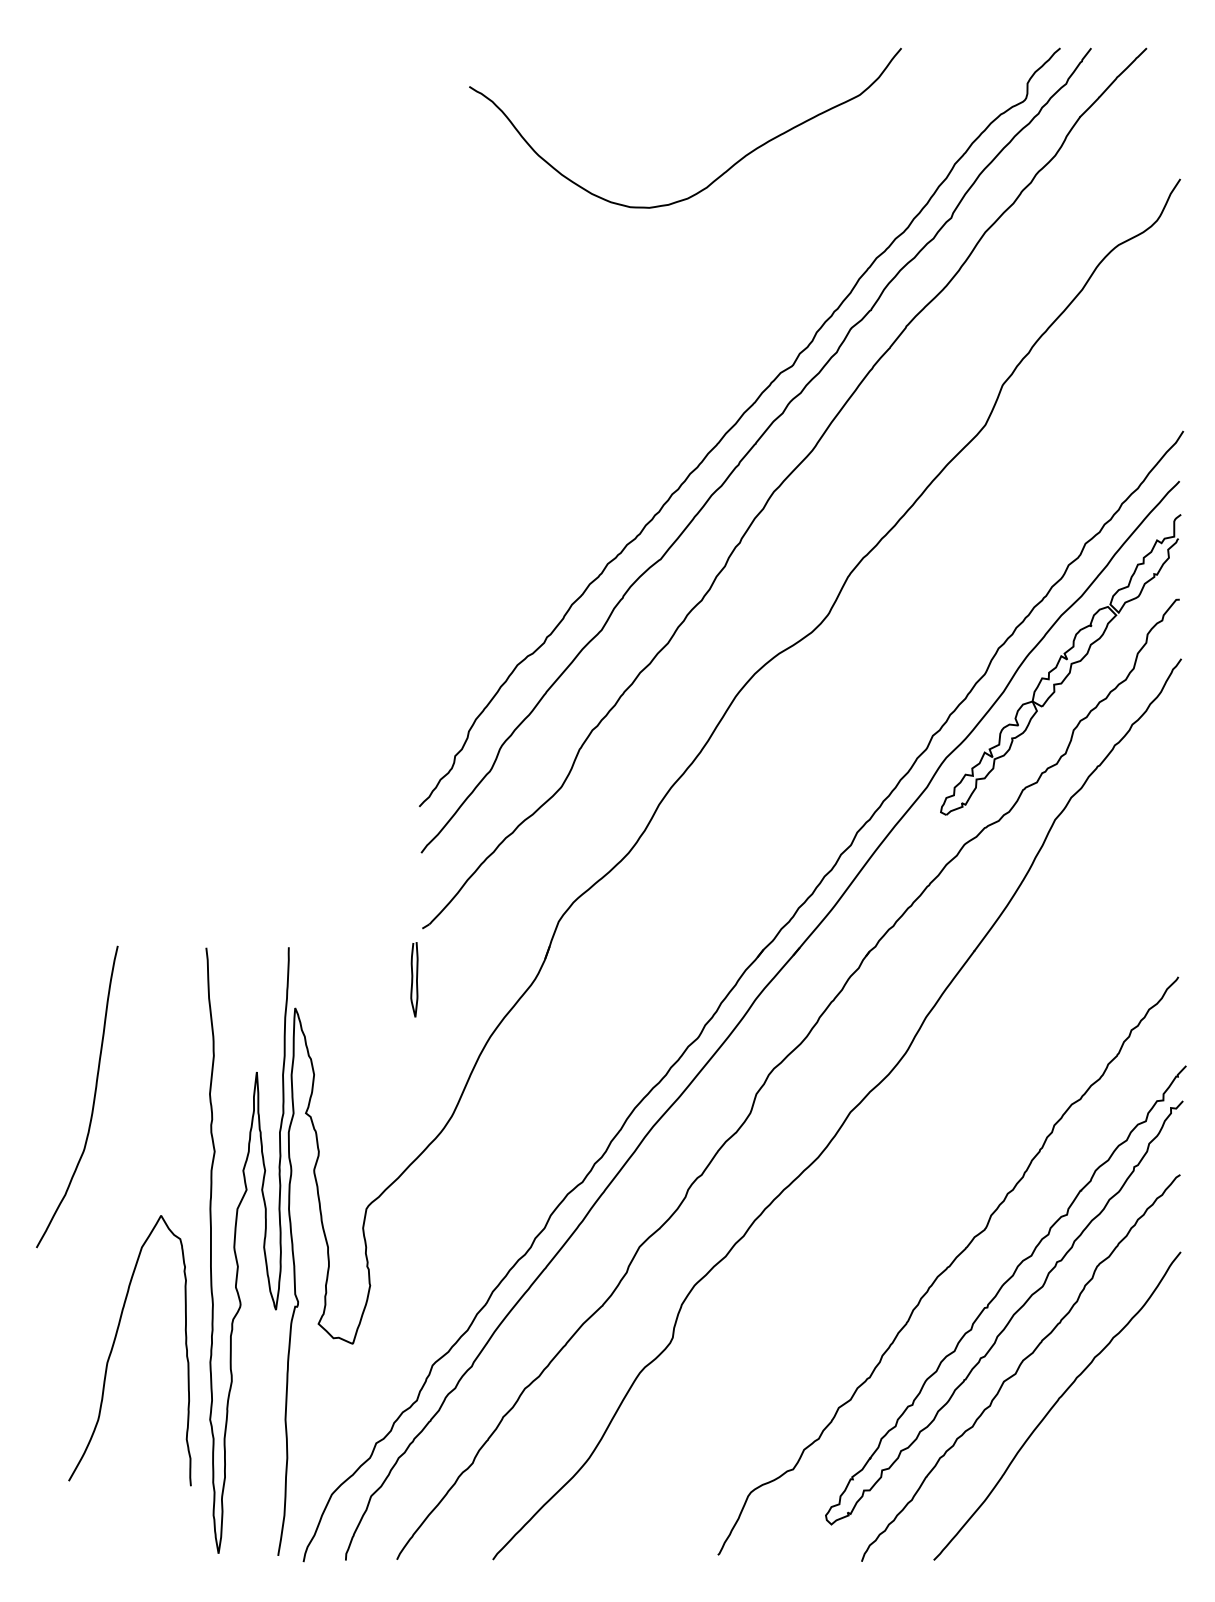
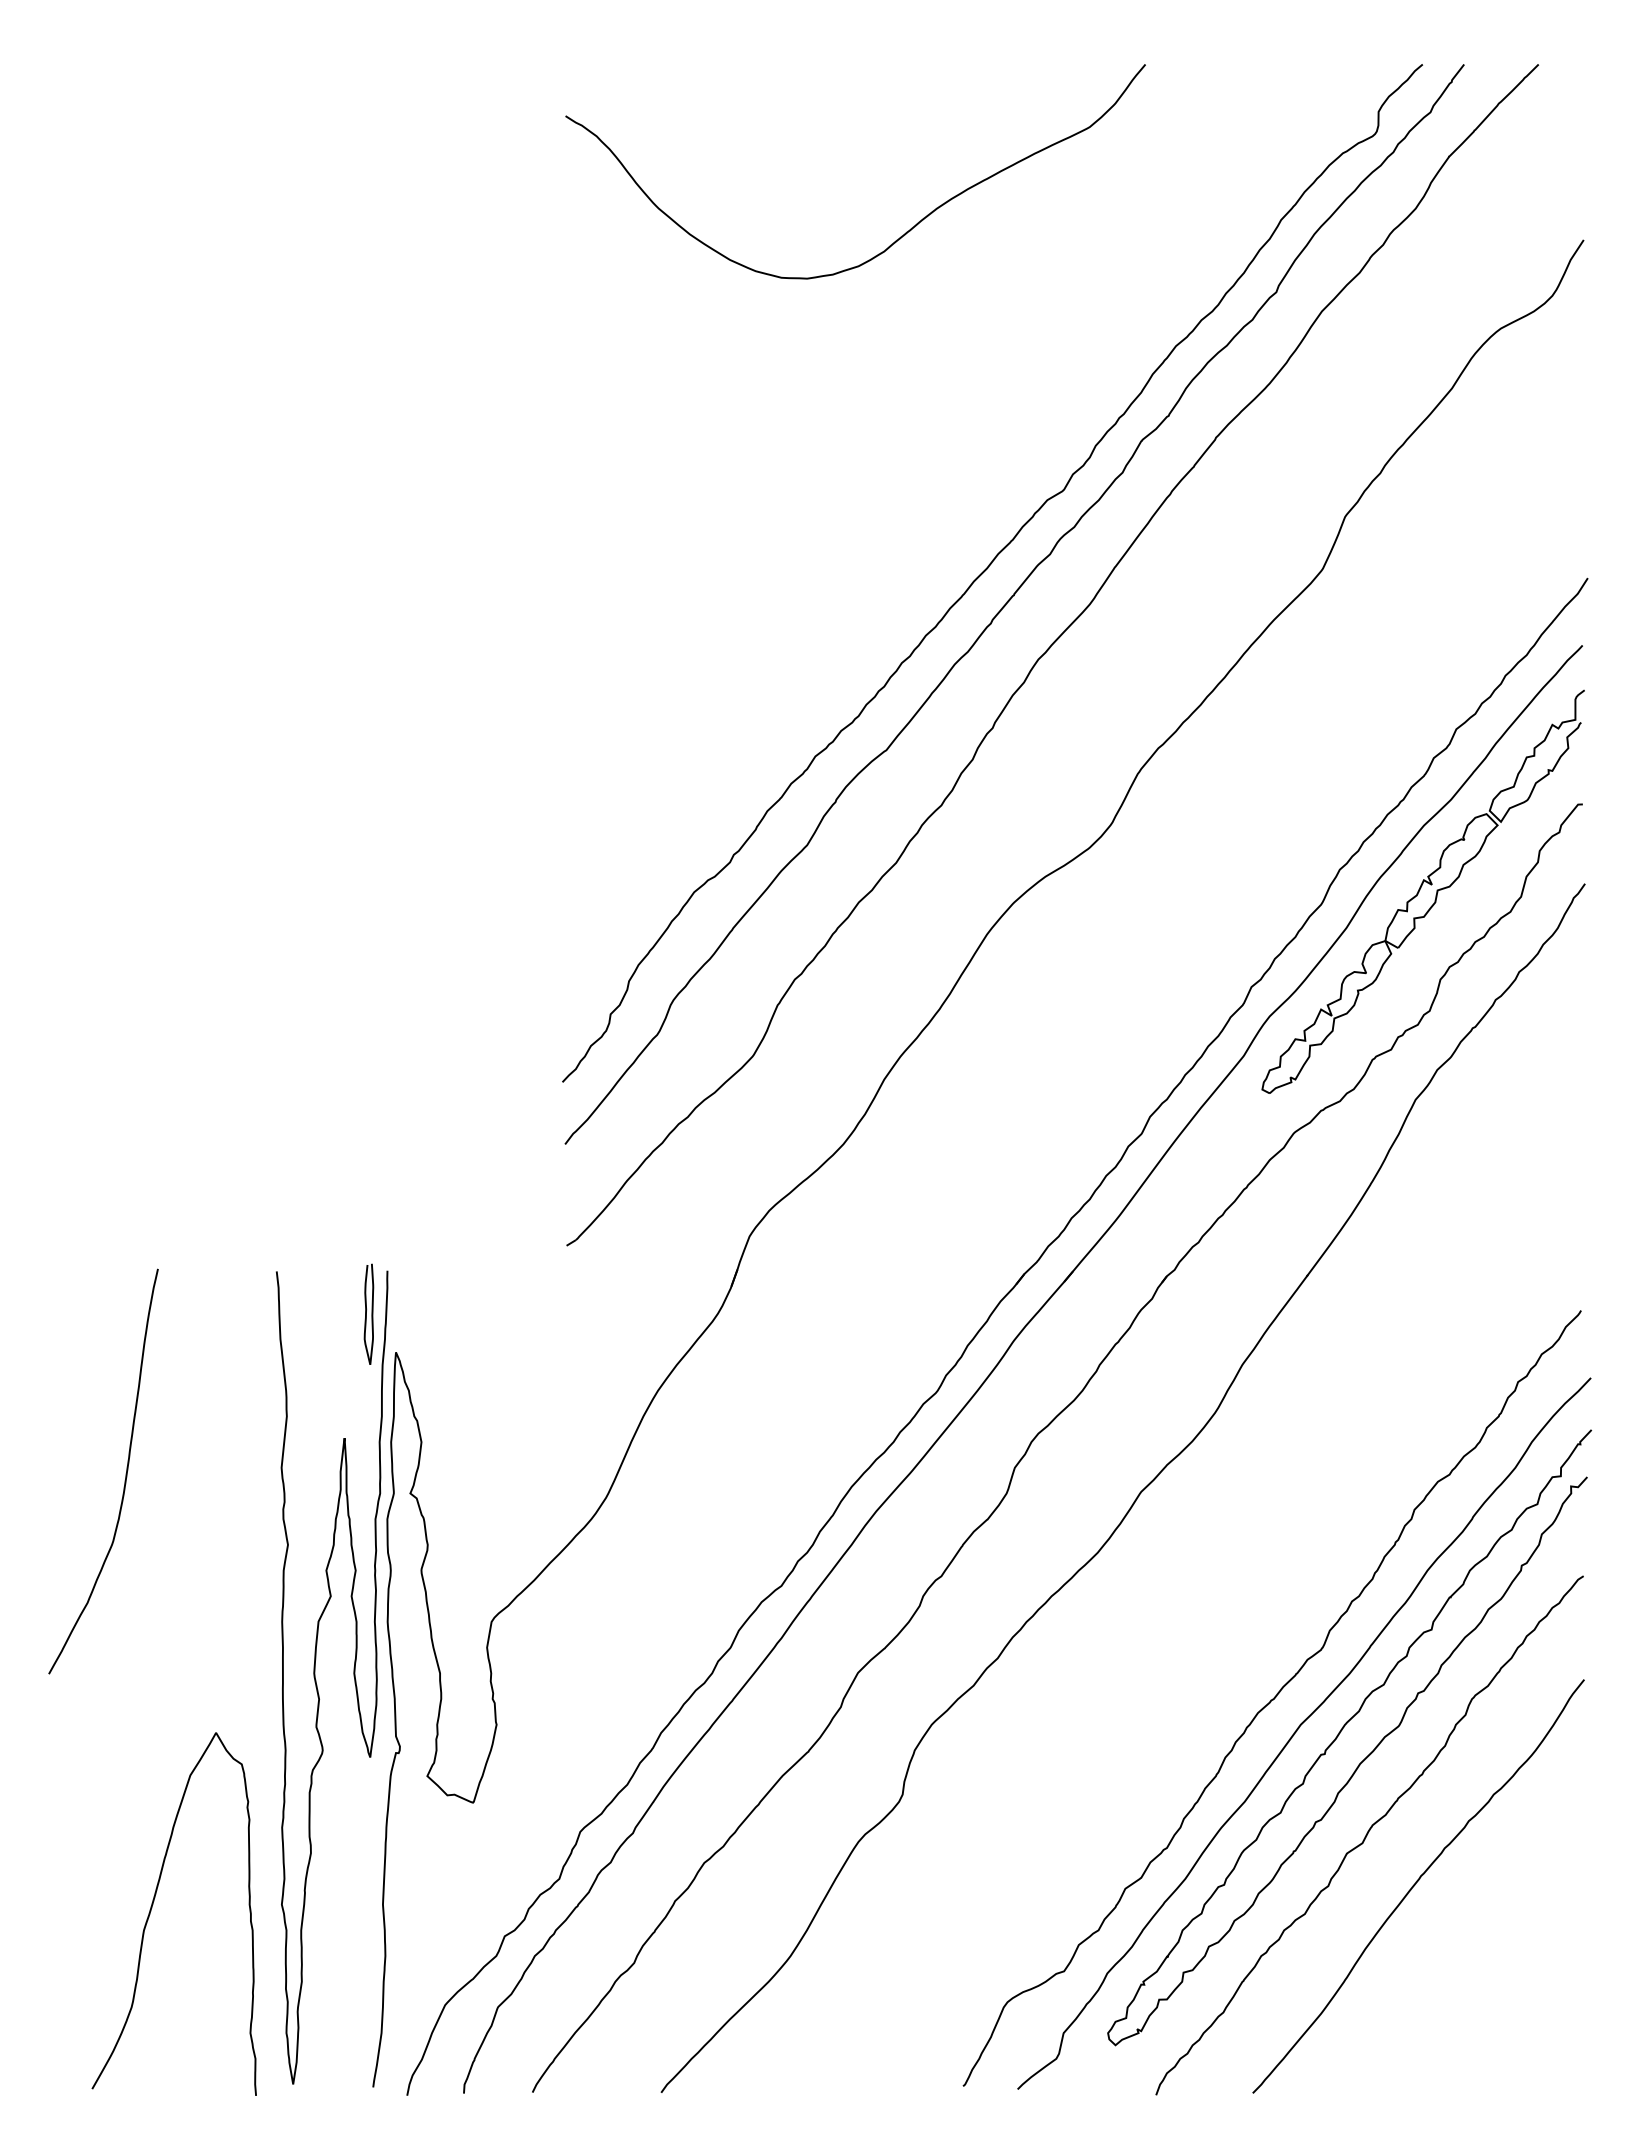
curve: (723, 172) -> (906, 231), moved
curve: (412, 979) -> (366, 1313), moved
curve: (968, 1288) -> (1299, 1728), added
curve: (113, 1346) -> (152, 1908), moved

